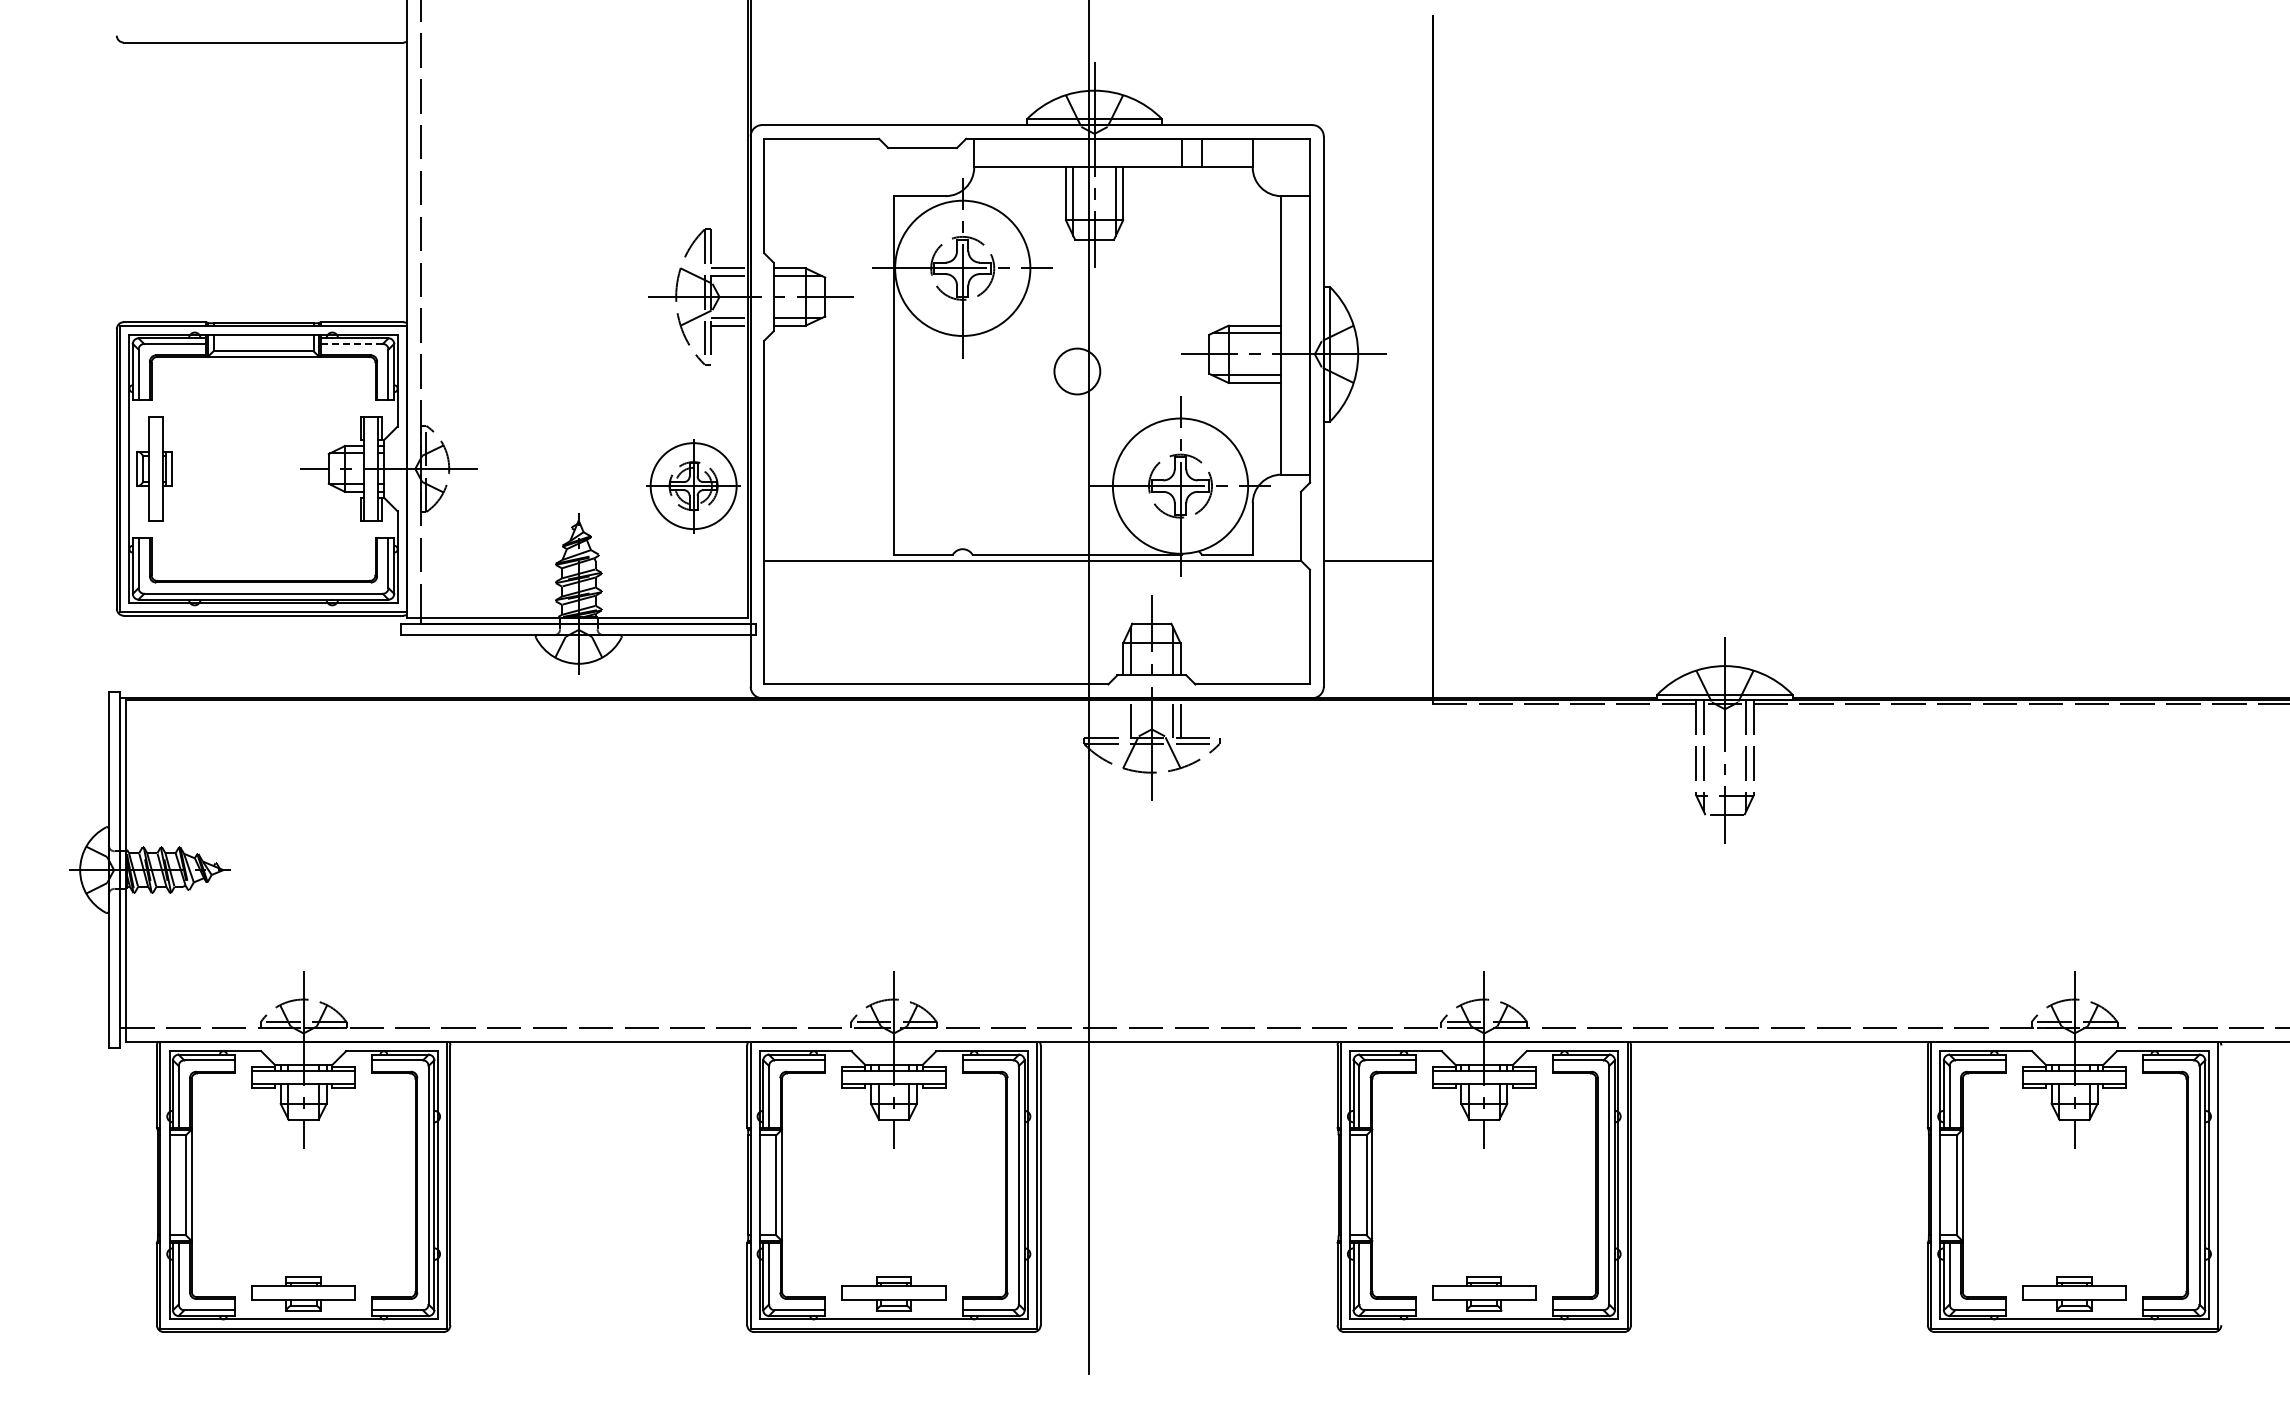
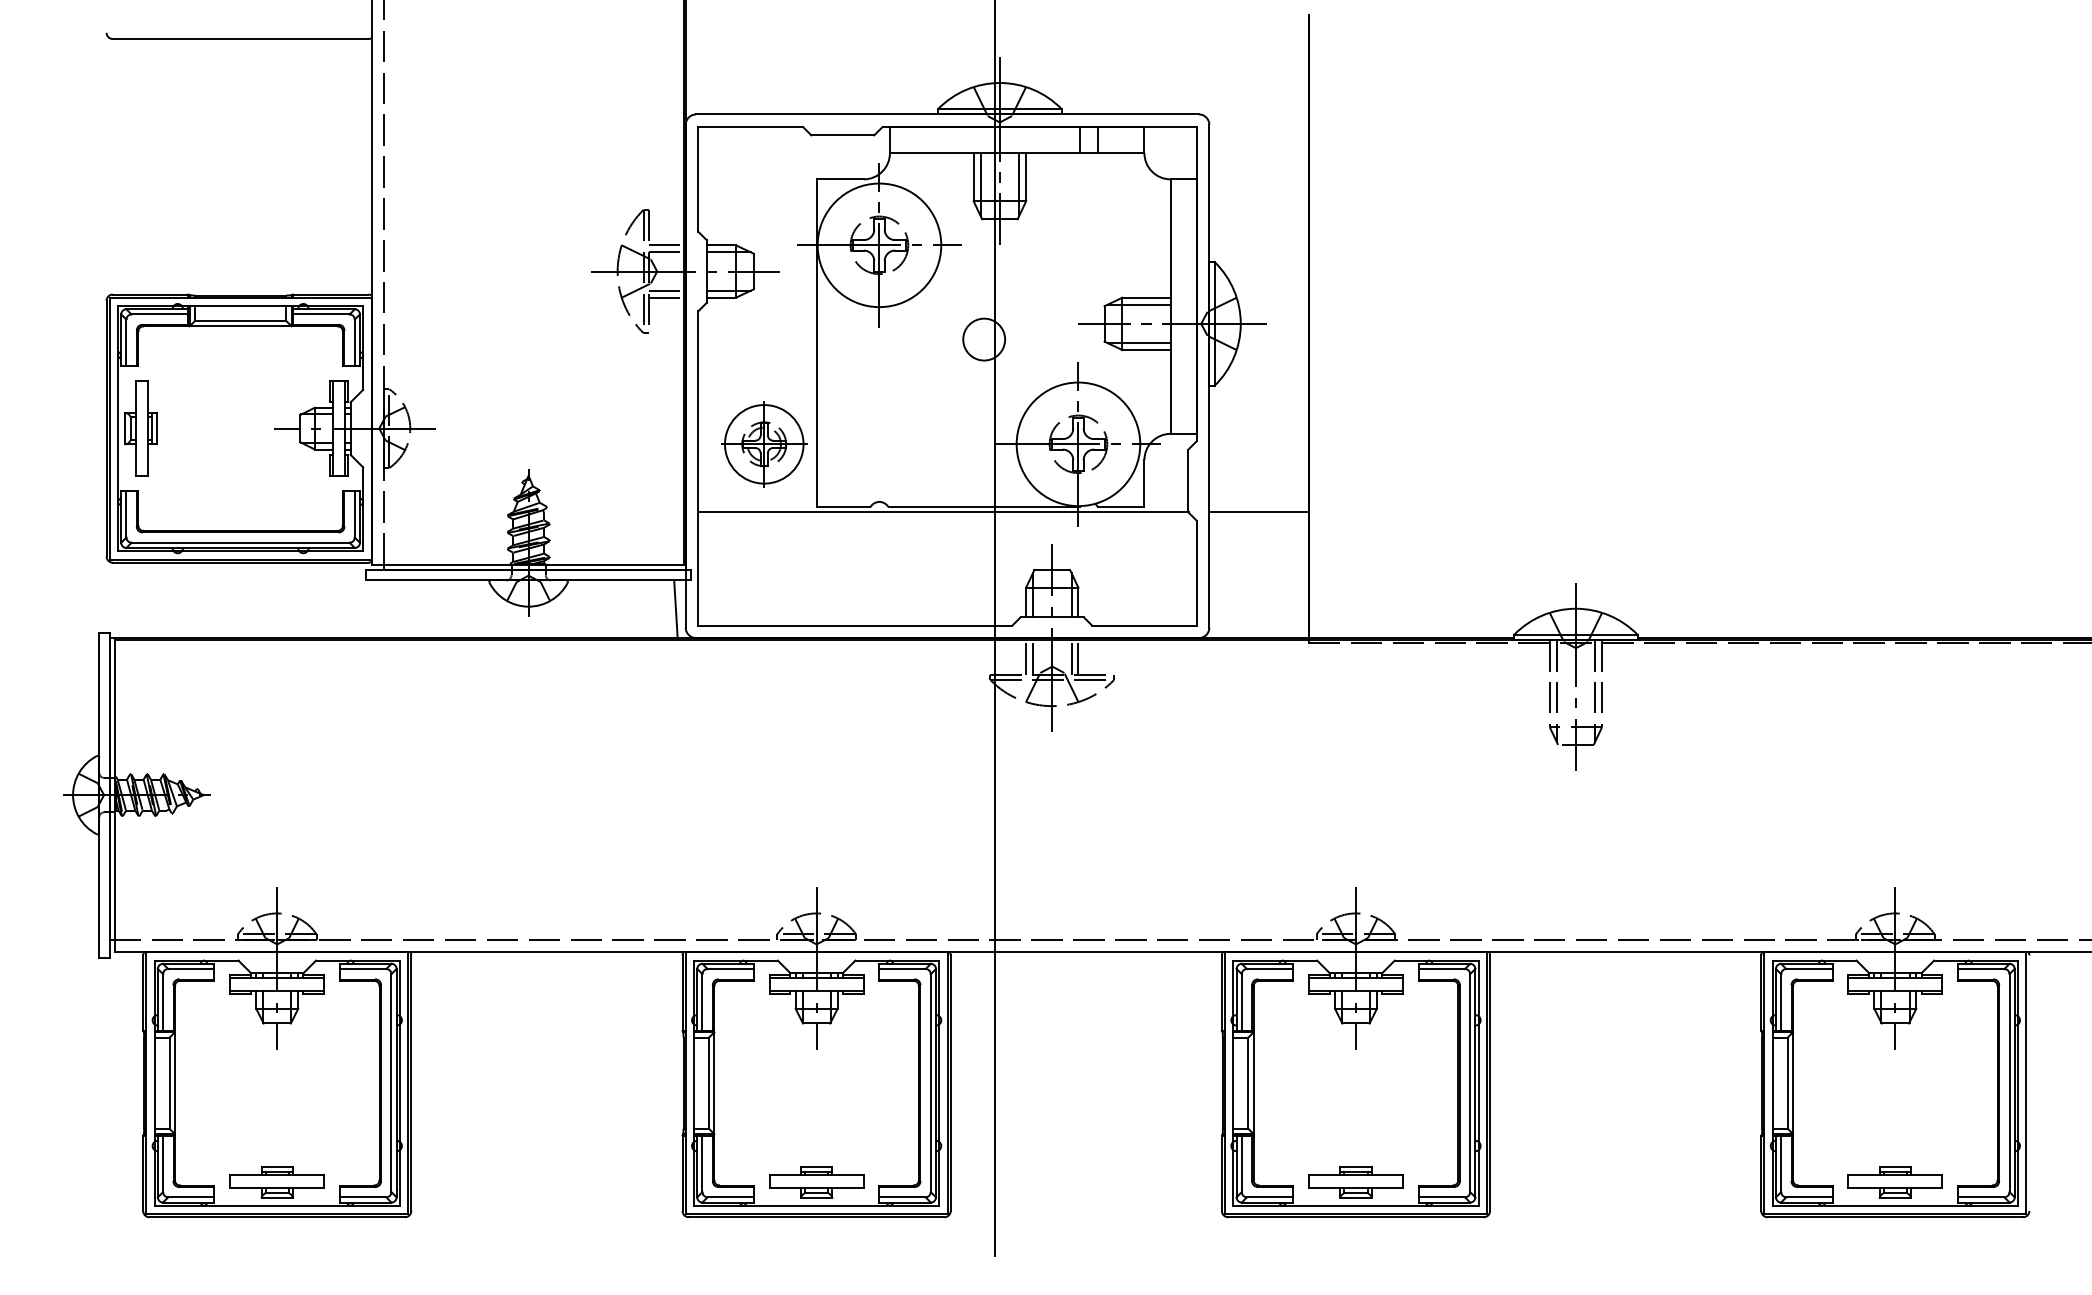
line: (352, 344) -> (321, 314), dashed -> solid
part: (693, 486) -> (764, 444), moved
line: (739, 666) -> (675, 609), added
line: (1123, 718) -> (1026, 656), added

